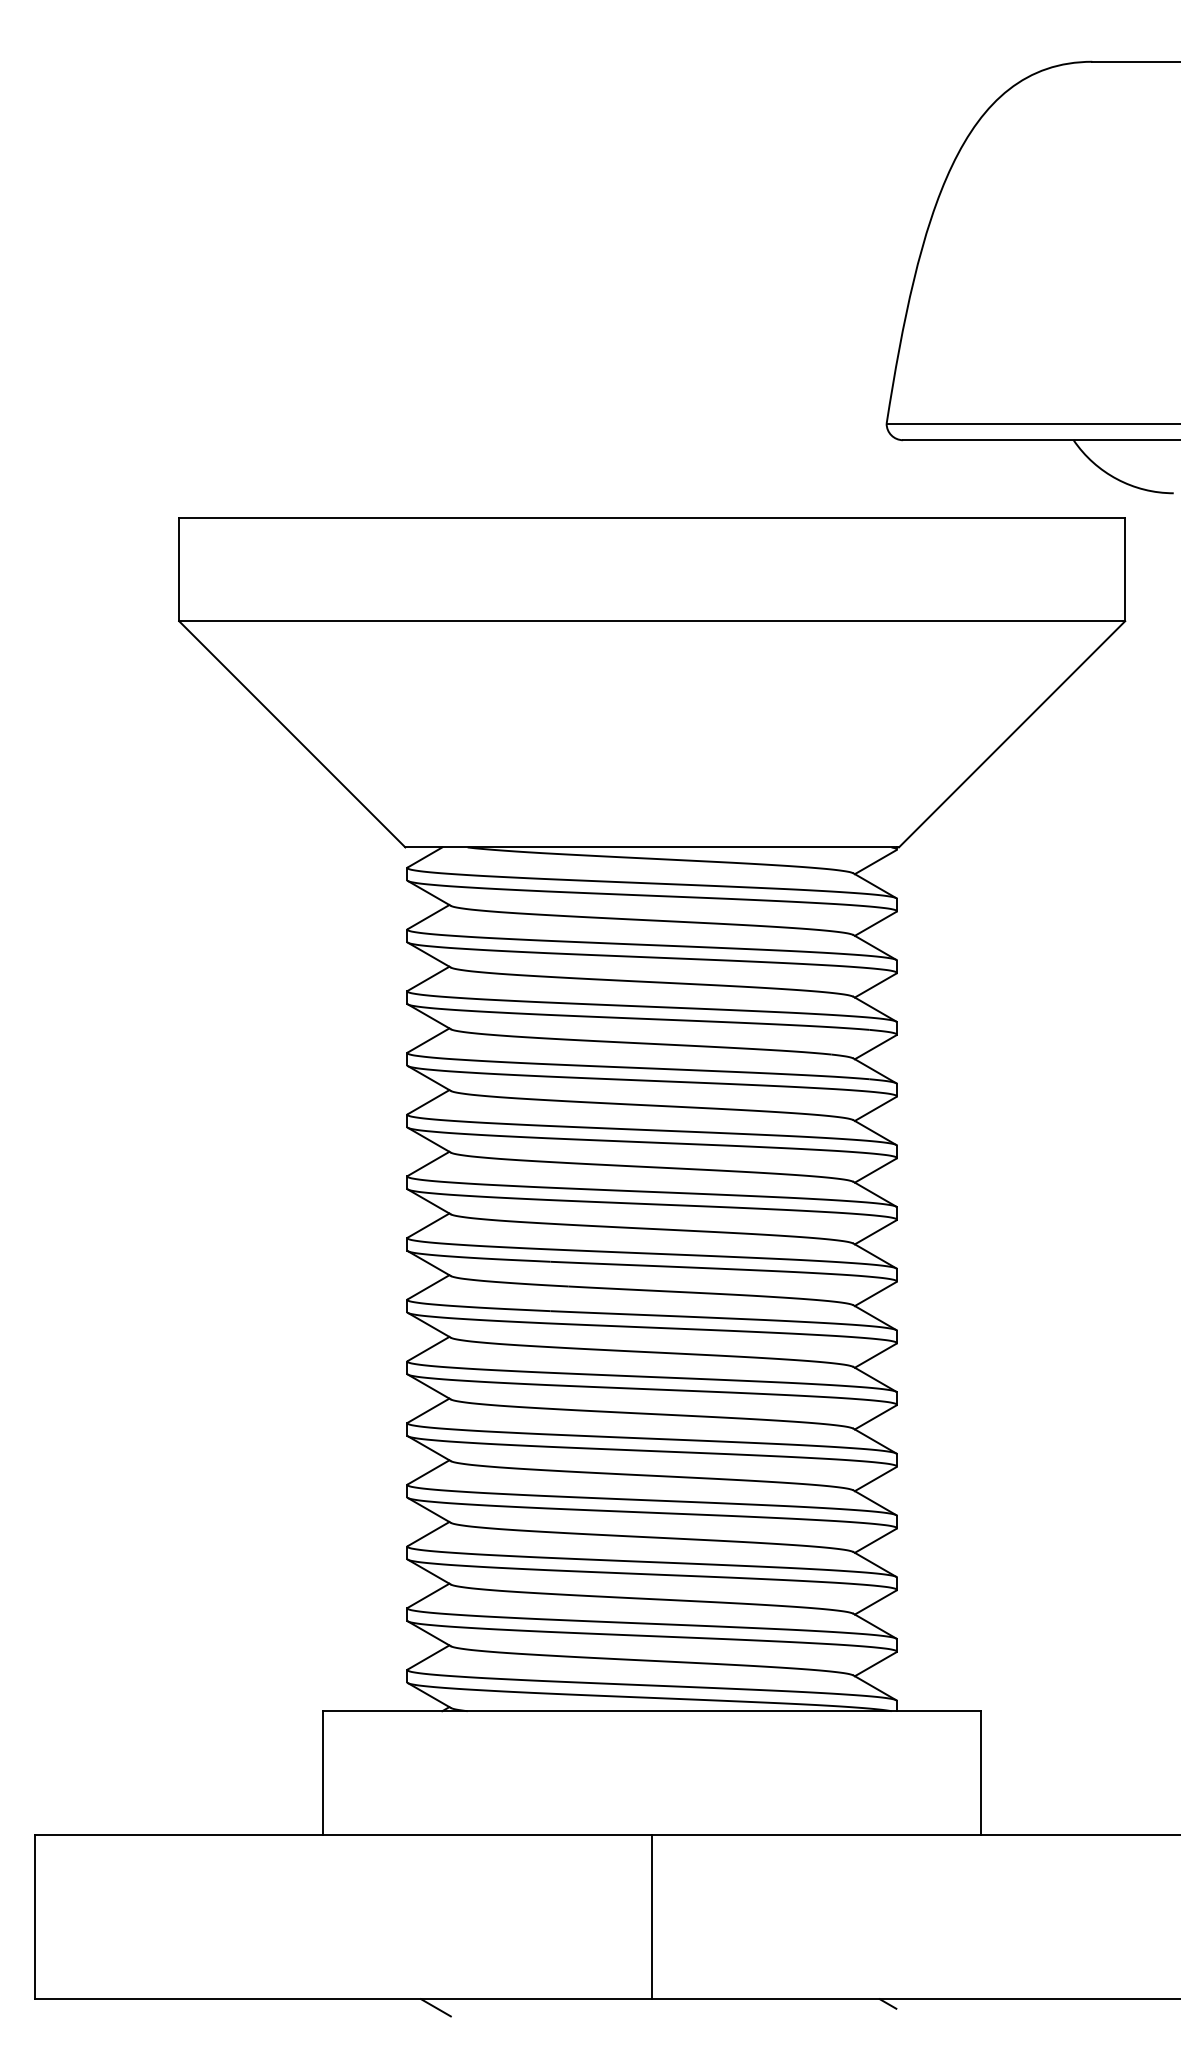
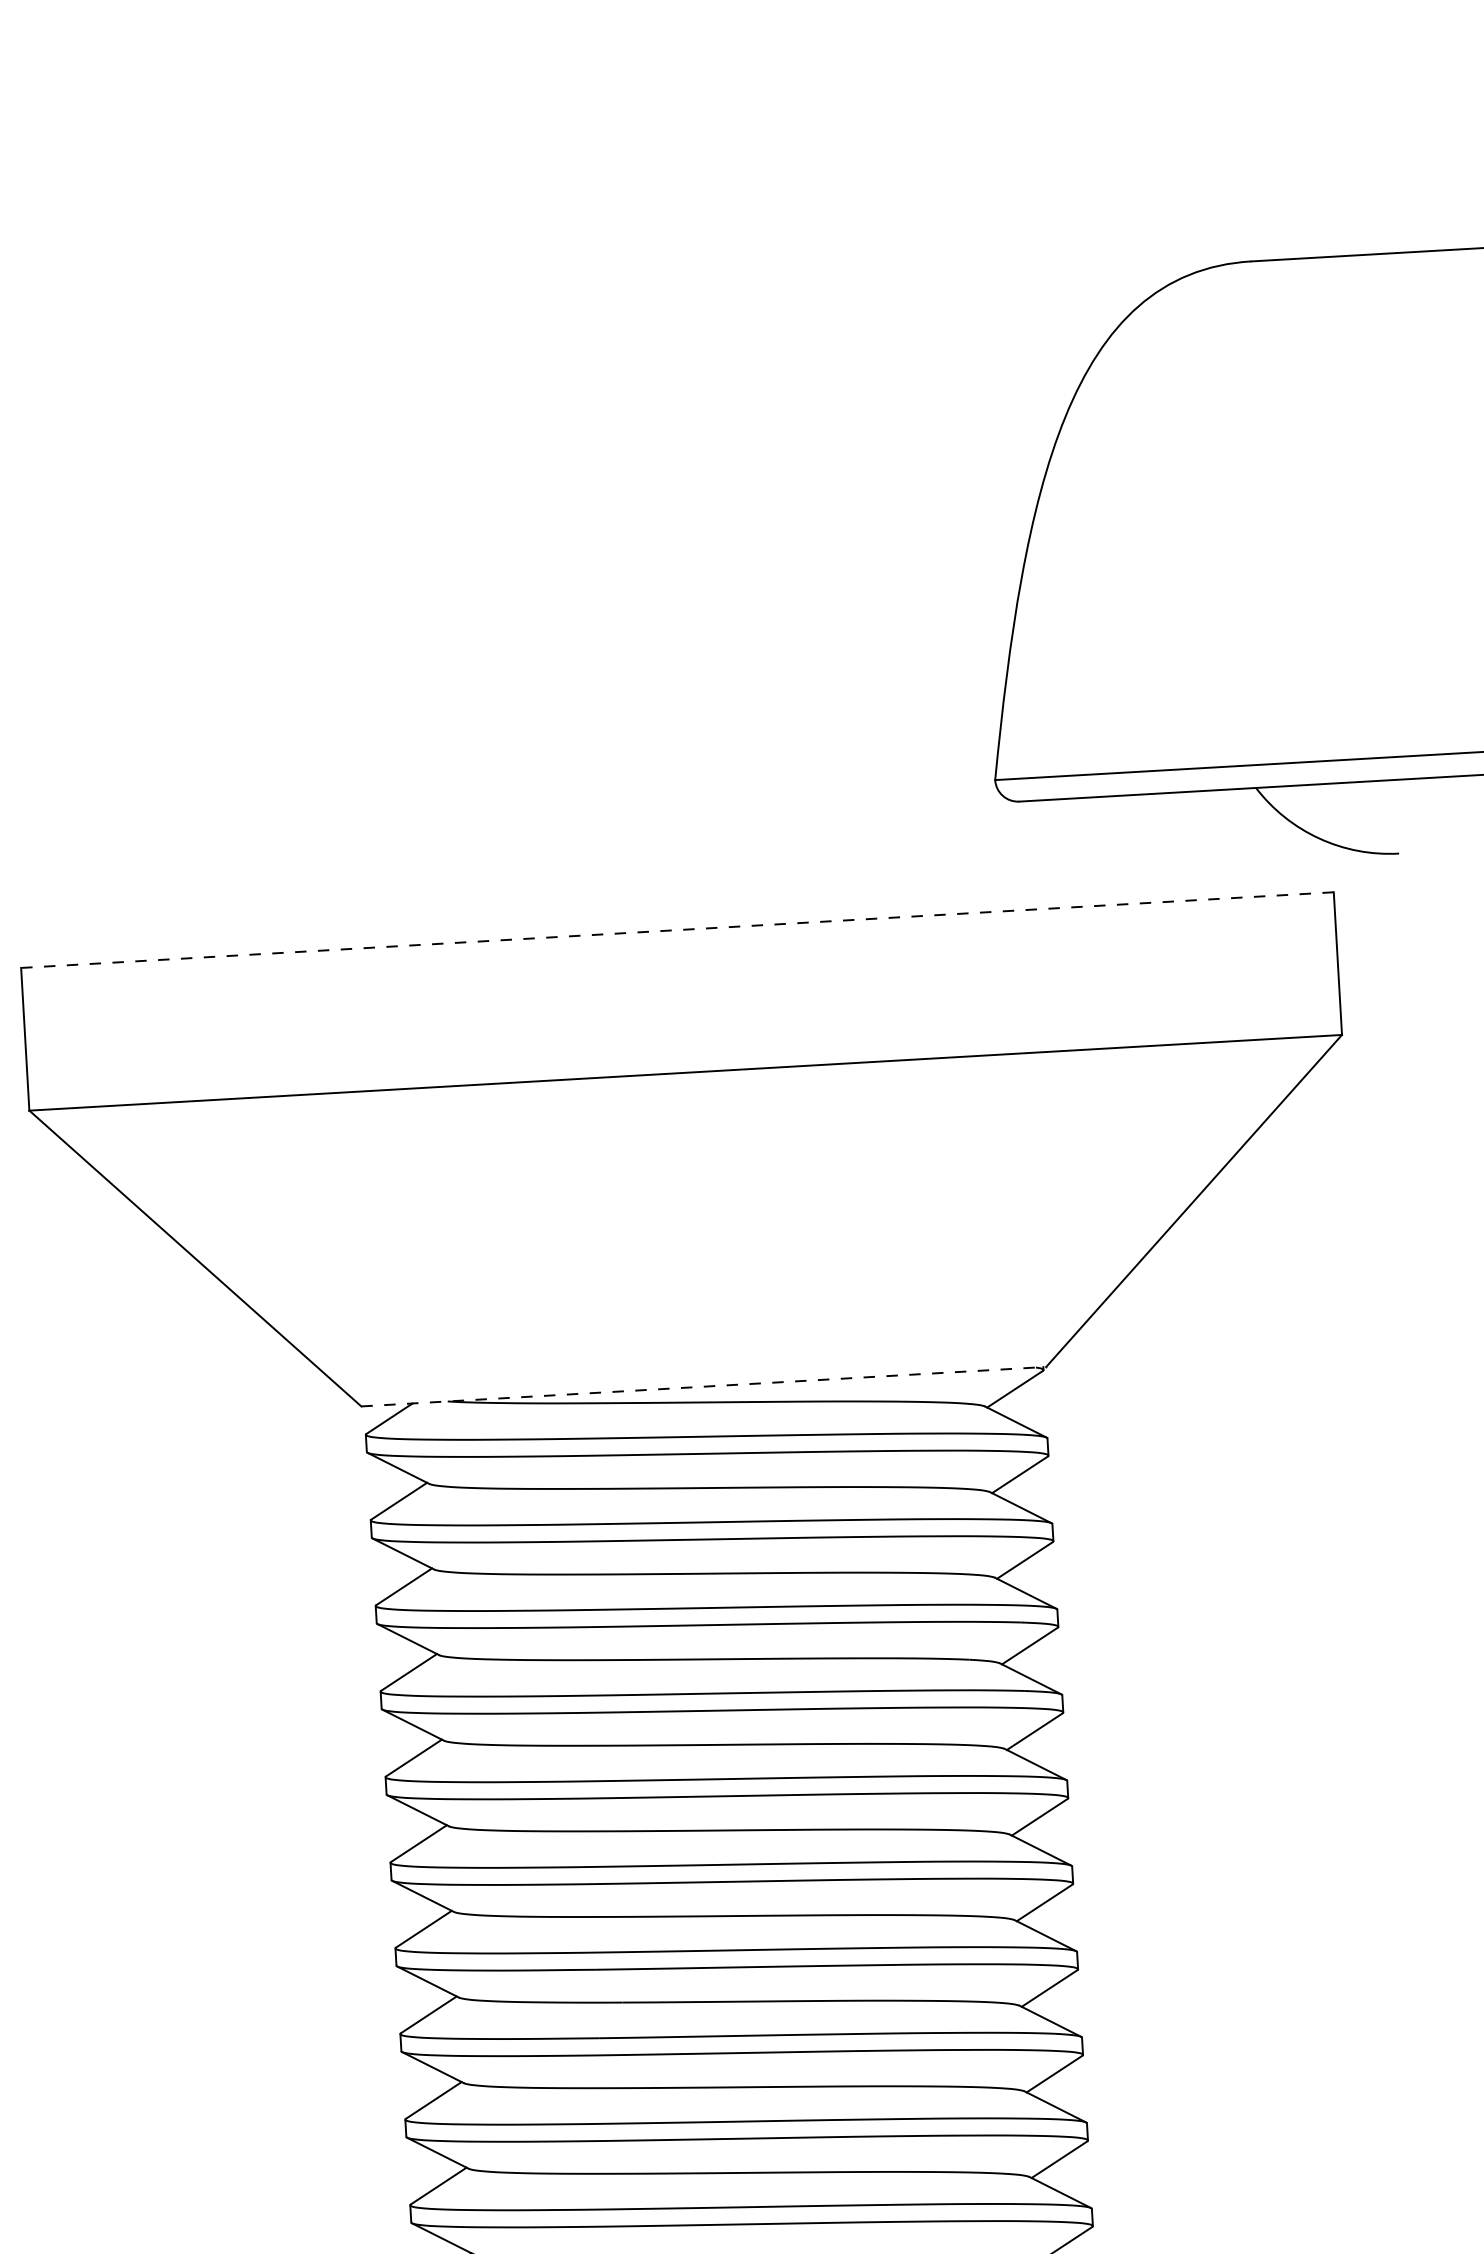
line: (651, 518) -> (676, 930), solid -> dashed
line: (652, 847) -> (704, 1386), solid -> dashed

